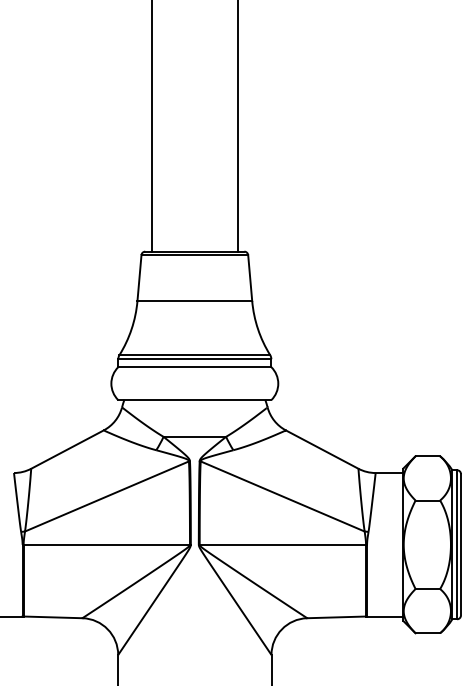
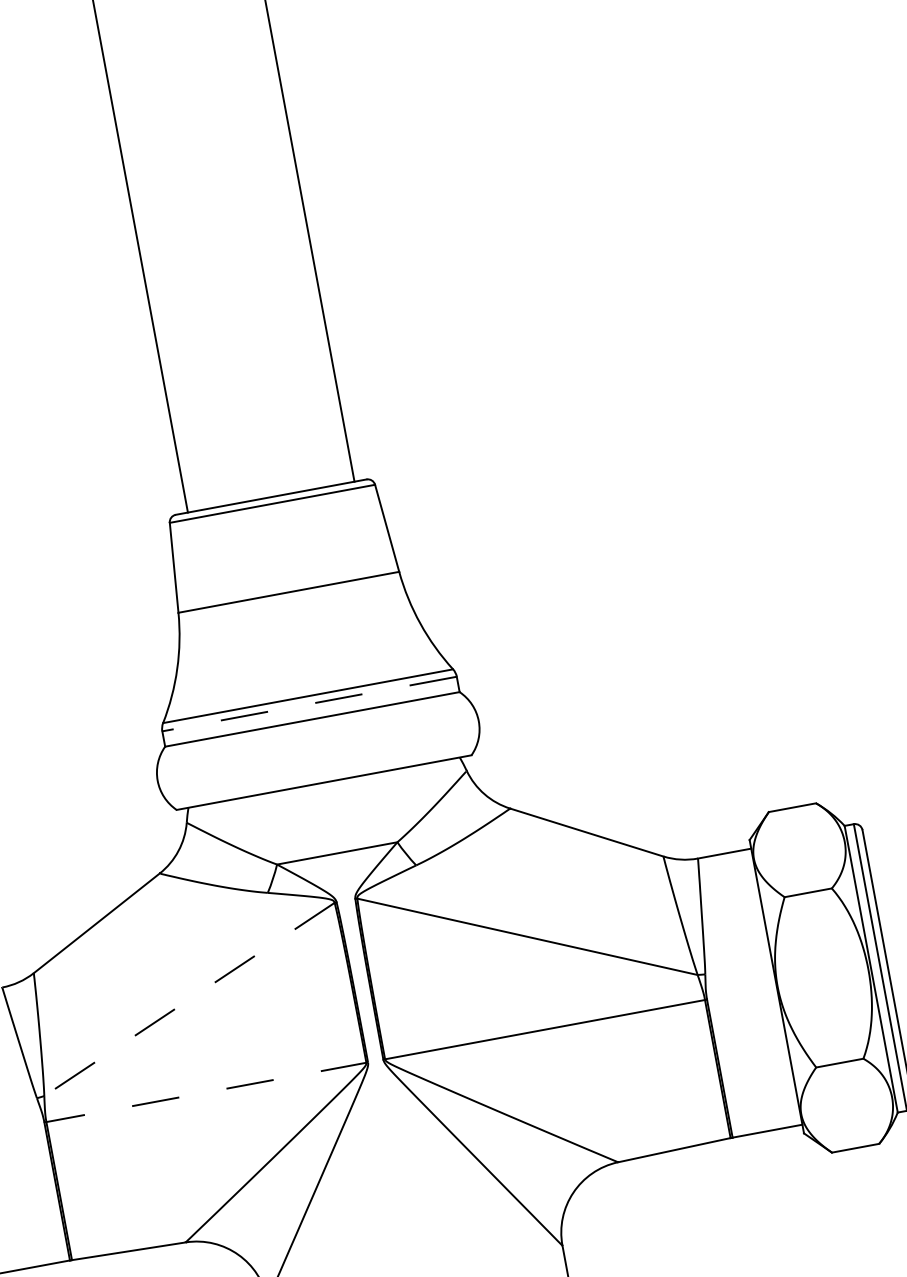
line: (194, 359) -> (309, 704), solid -> dashed
line: (106, 496) -> (188, 999), solid -> dashed
line: (106, 544) -> (205, 1092), solid -> dashed

